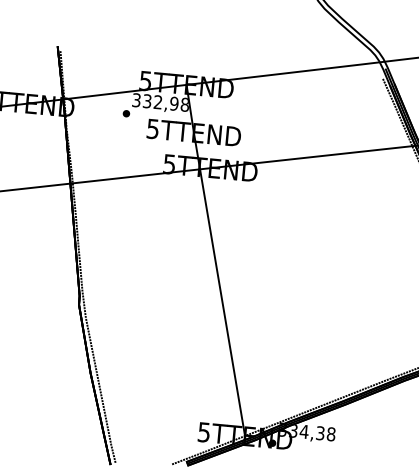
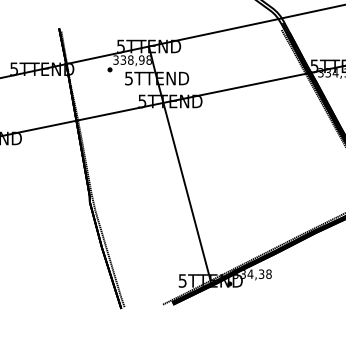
text: (157, 101) -> (130, 59), 332,98 -> 338,98

